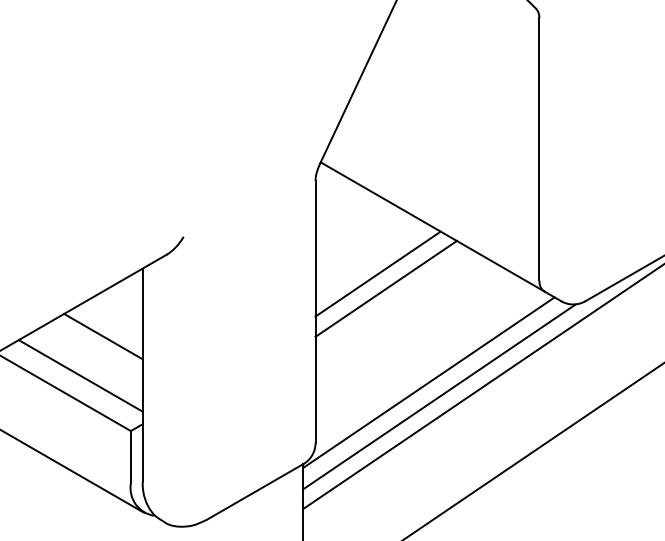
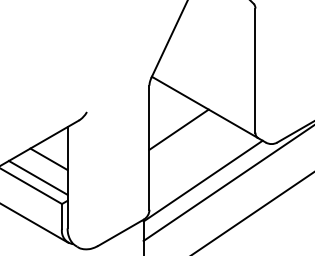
line: (385, 288) -> (182, 136), removed
line: (438, 396) -> (207, 187), removed

